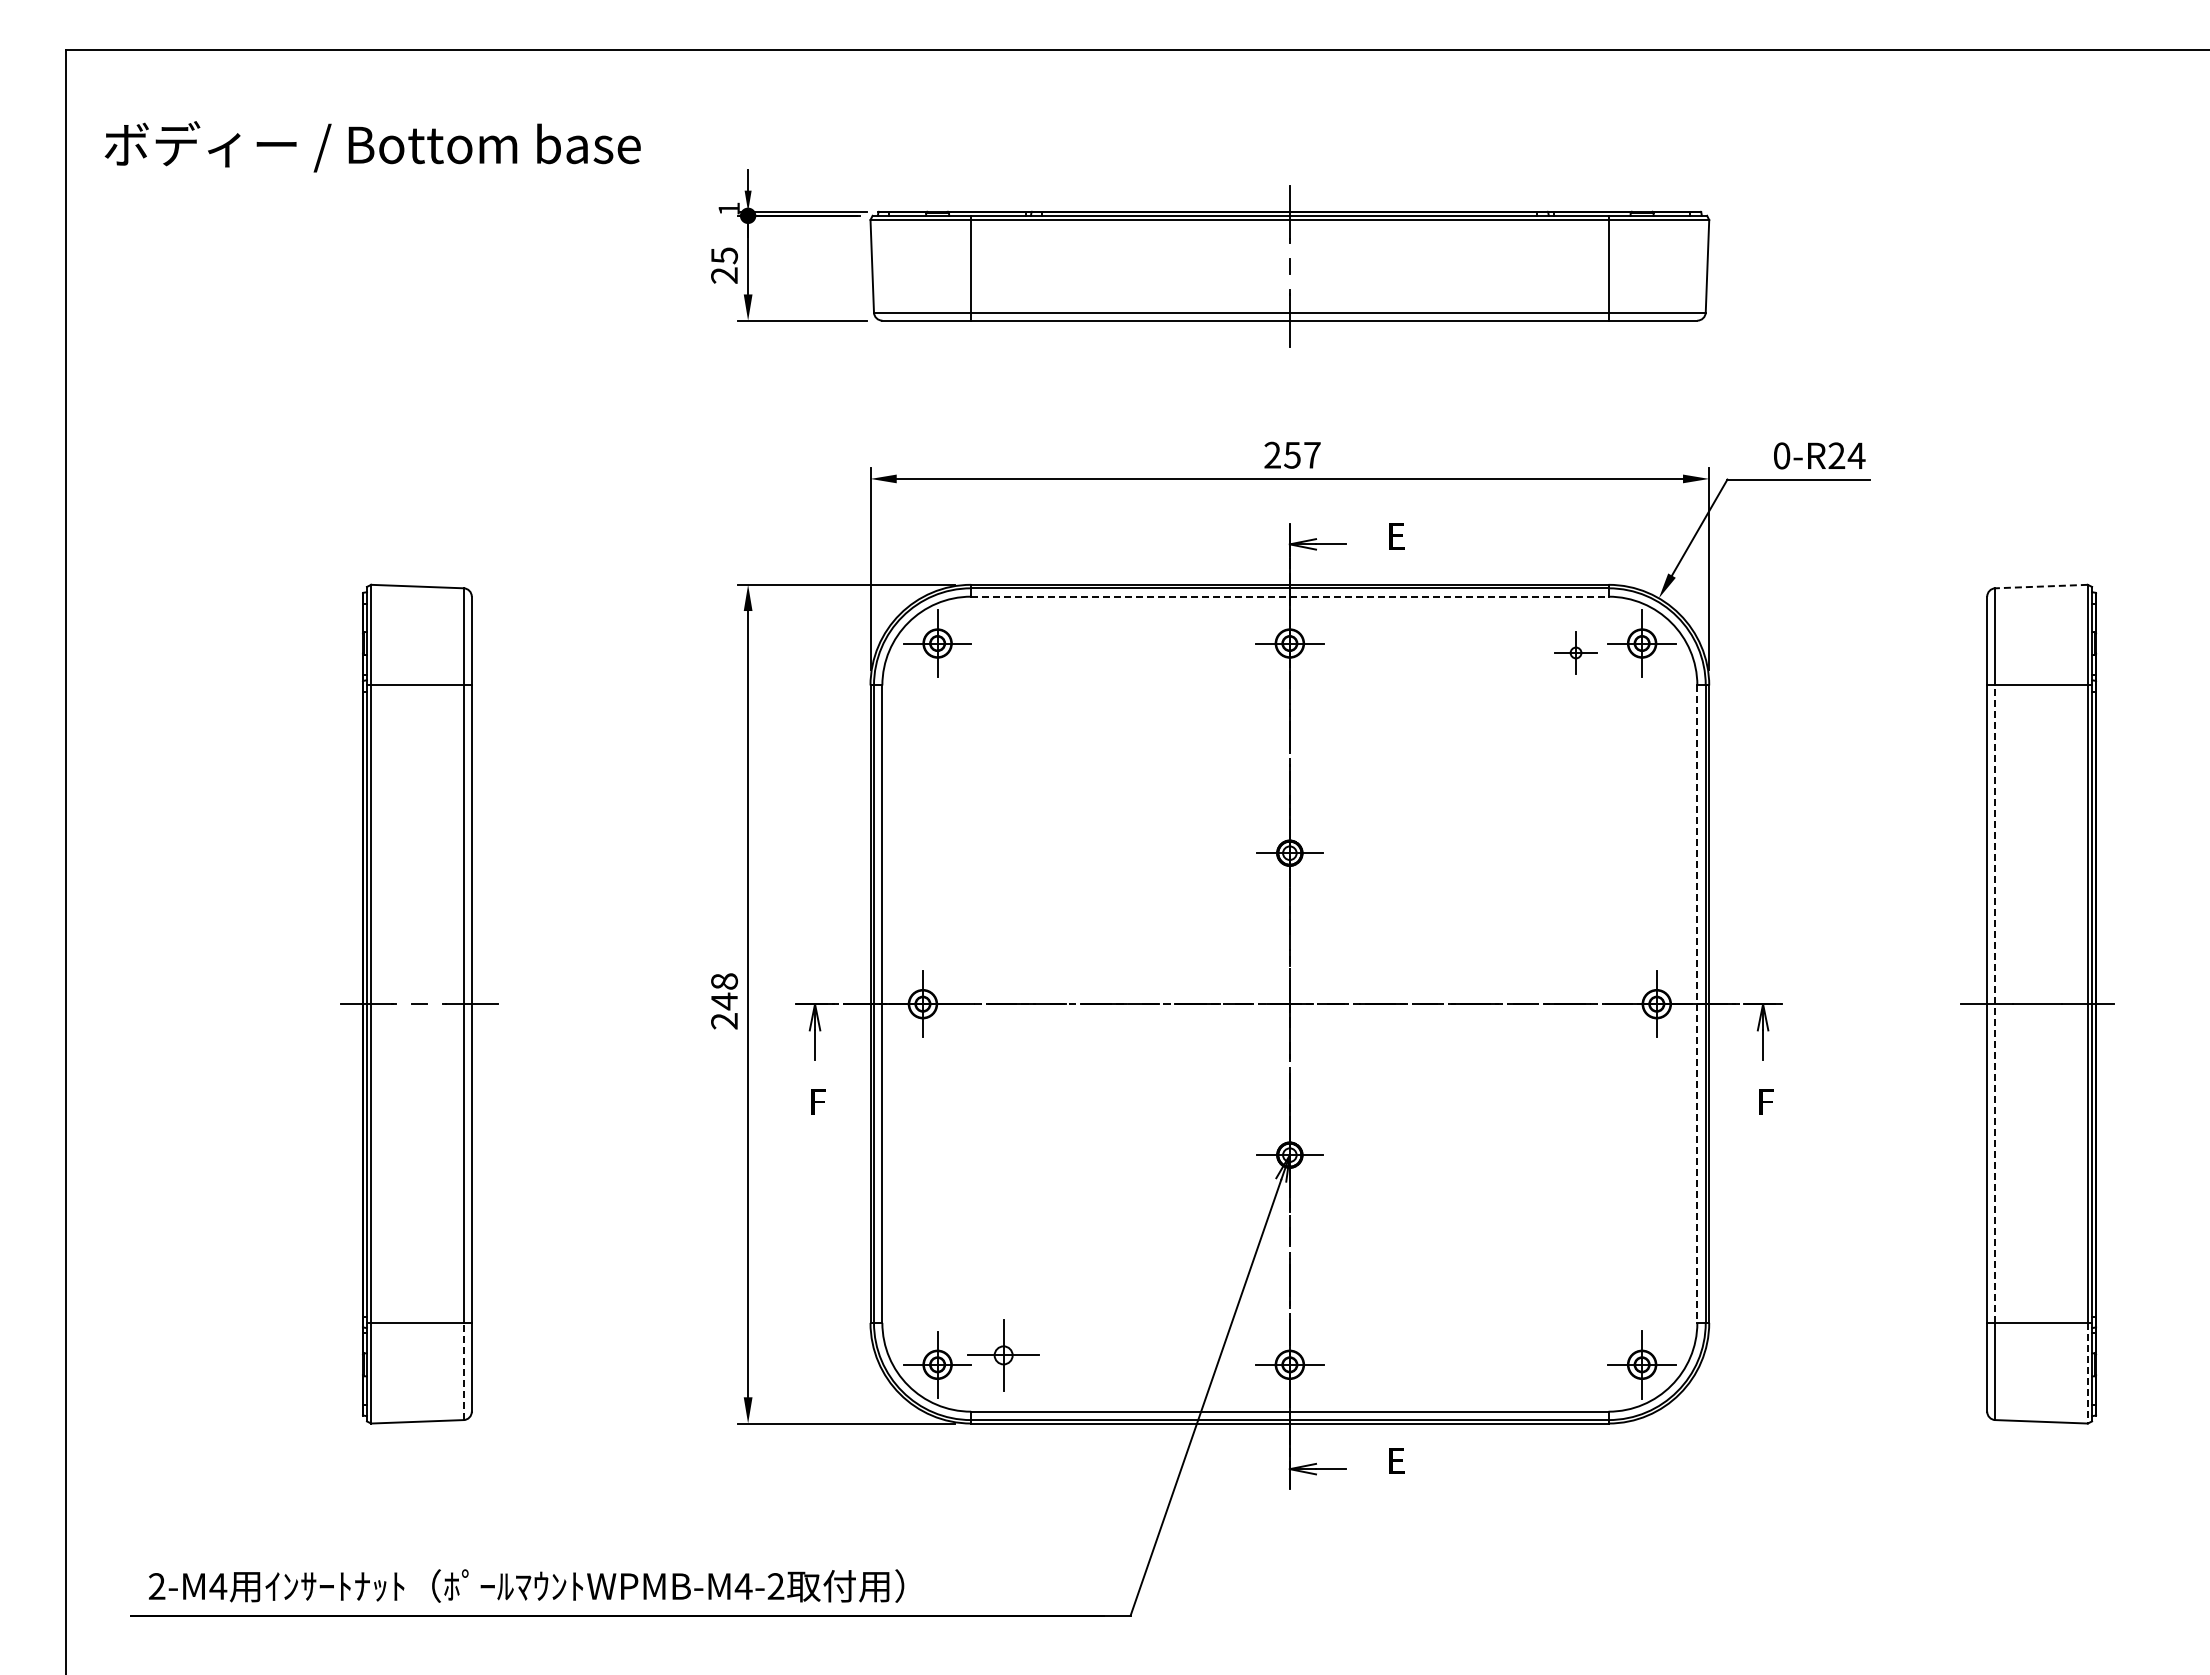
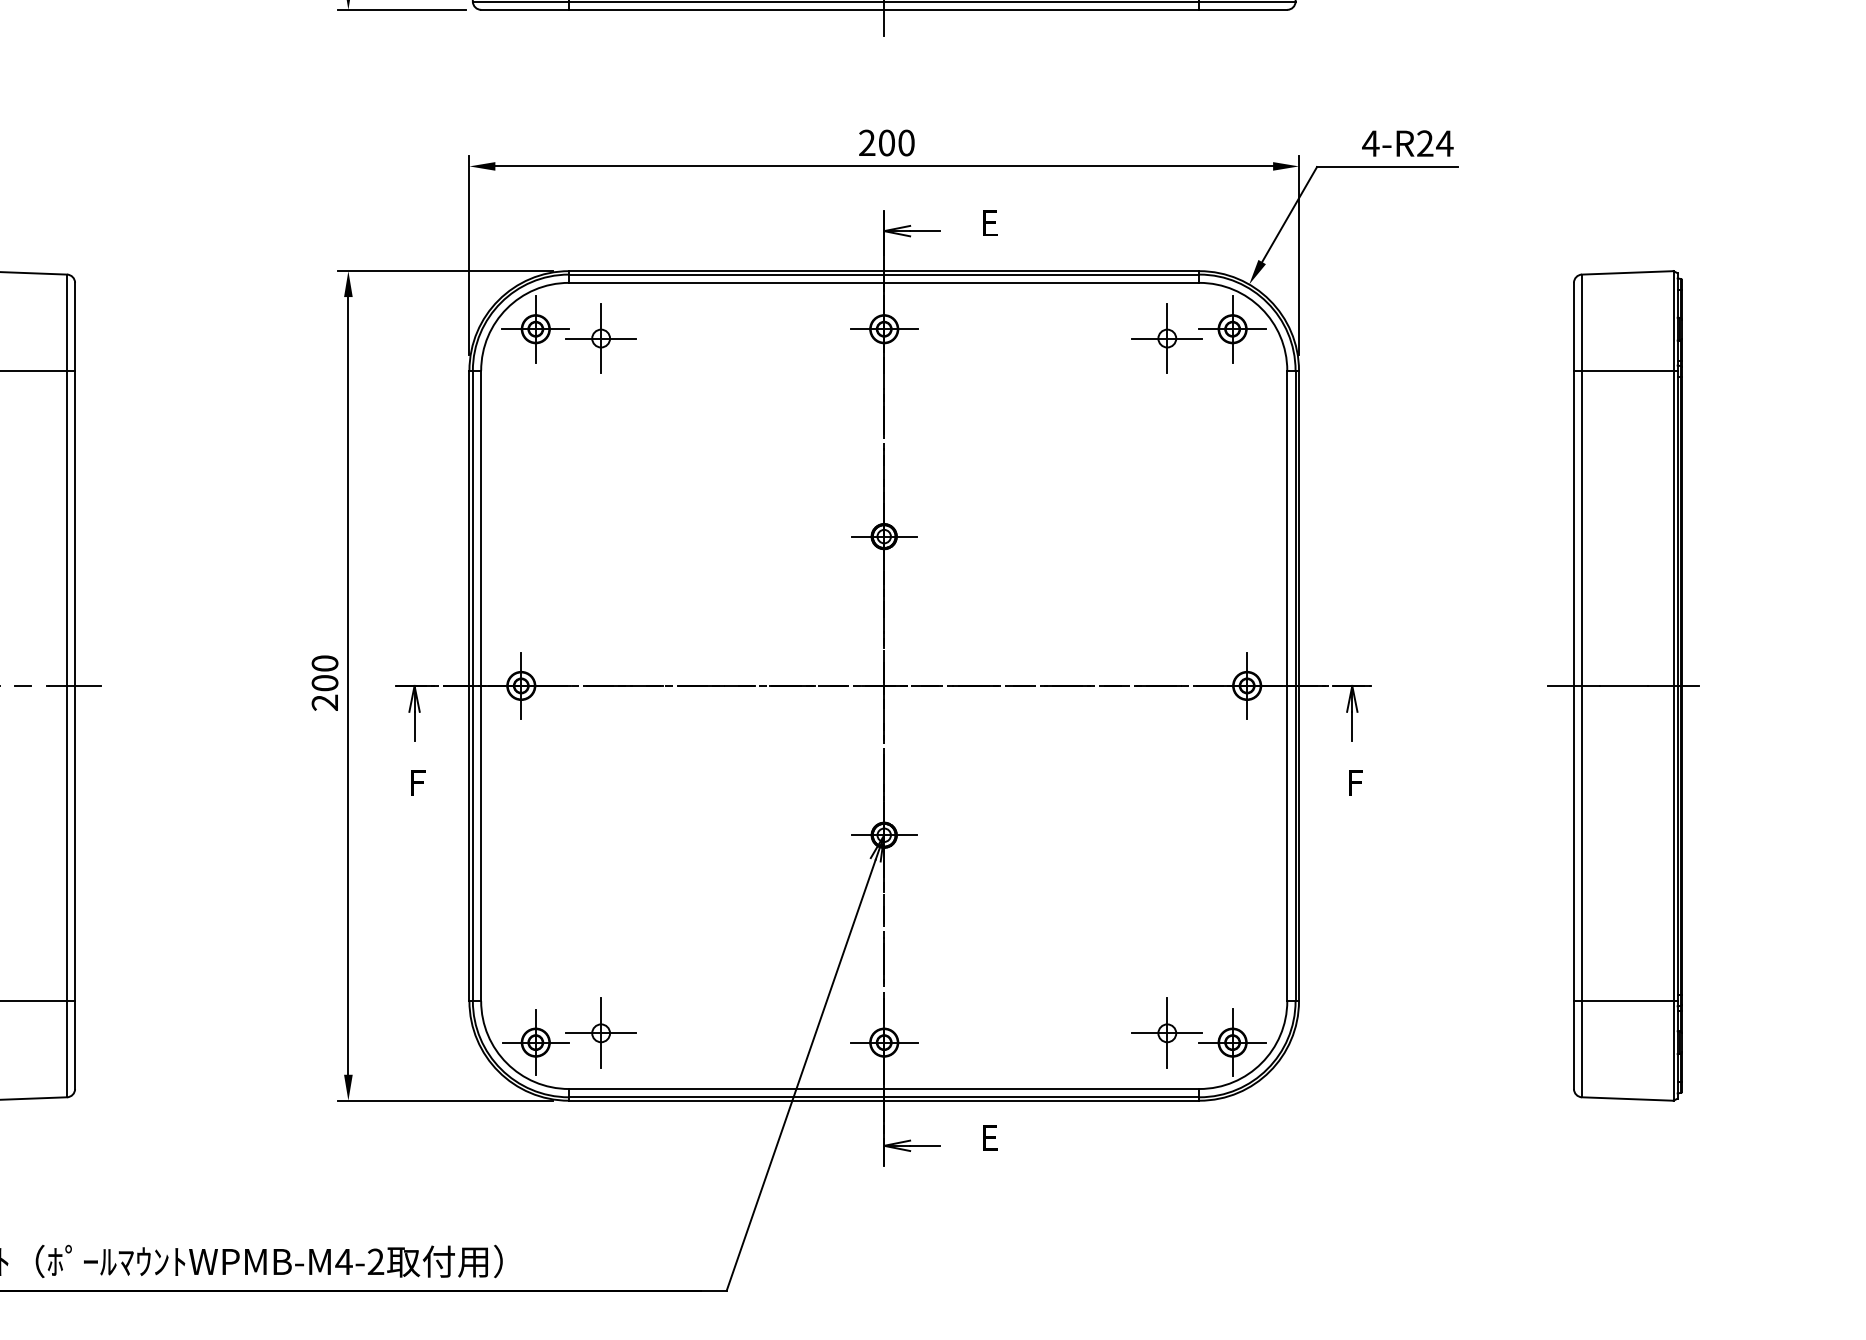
text: (1302, 454) -> (896, 142), 257 -> 200
text: (1781, 455) -> (1370, 143), 0-R24 -> 4-R24
line: (2041, 586) -> (1627, 272), dashed -> solid
line: (1289, 596) -> (883, 282), dashed -> solid
part: (1003, 652) -> (600, 338), added
part: (1575, 652) -> (1166, 338), size x1.67
text: (724, 991) -> (325, 673), 248 -> 200
line: (1697, 1004) -> (1287, 686), dashed -> solid
line: (1995, 1004) -> (1582, 686), dashed -> solid
part: (1575, 1355) -> (1166, 1033), added
line: (463, 1371) -> (66, 1049), dashed -> solid
line: (2087, 1373) -> (1673, 1051), dashed -> solid

